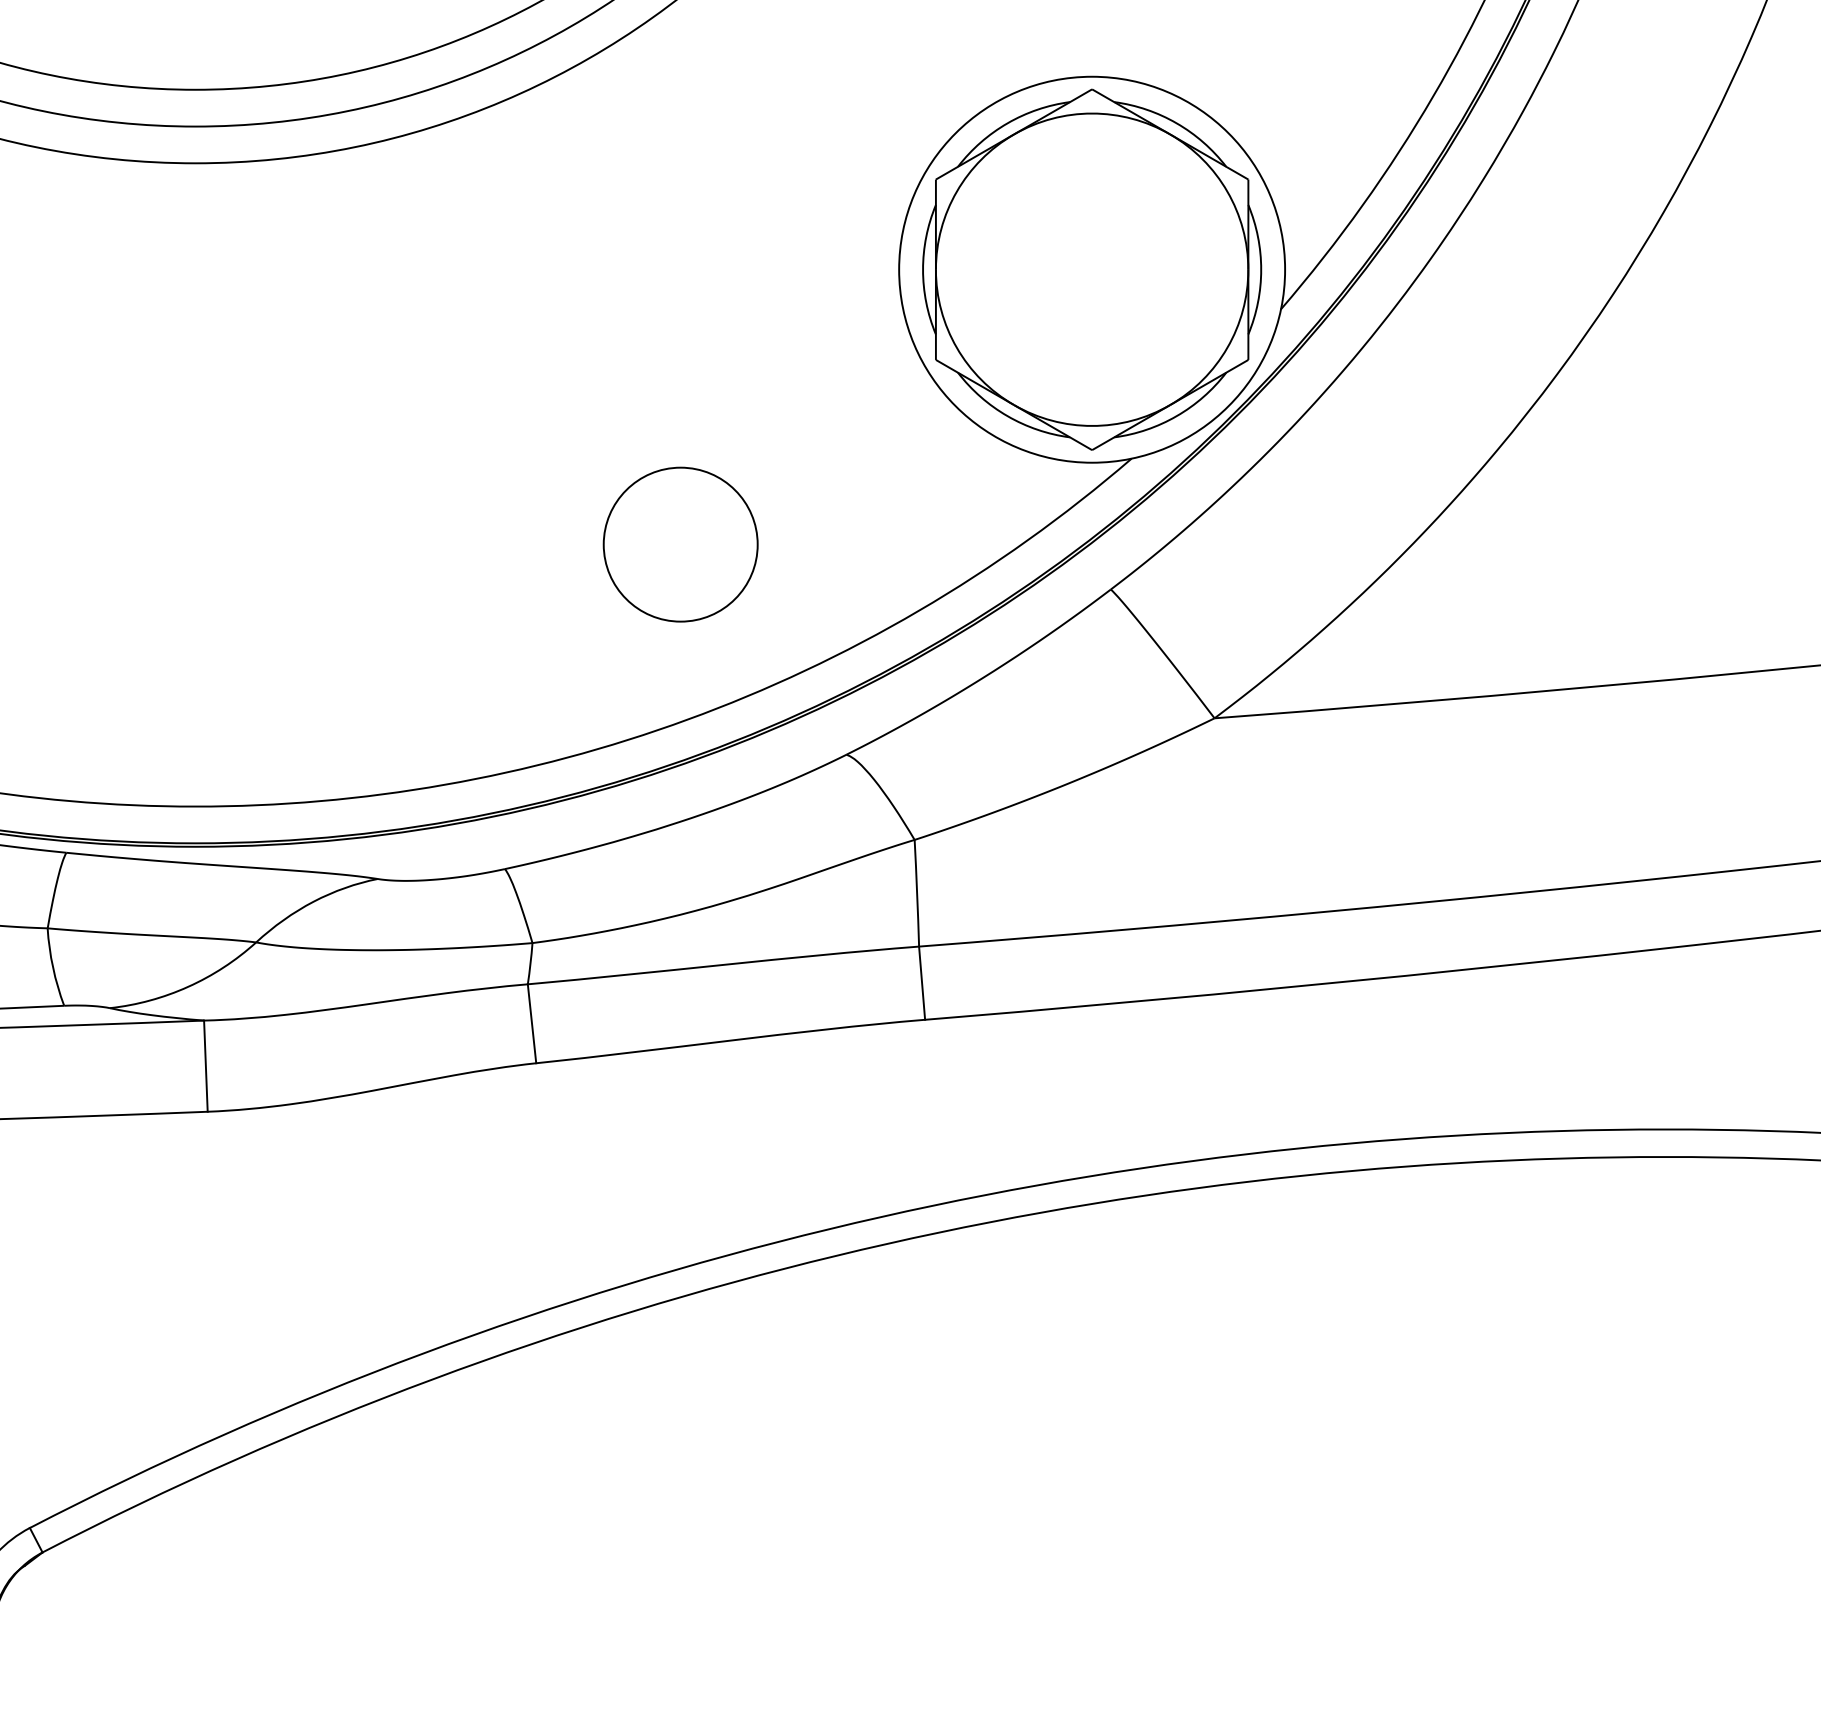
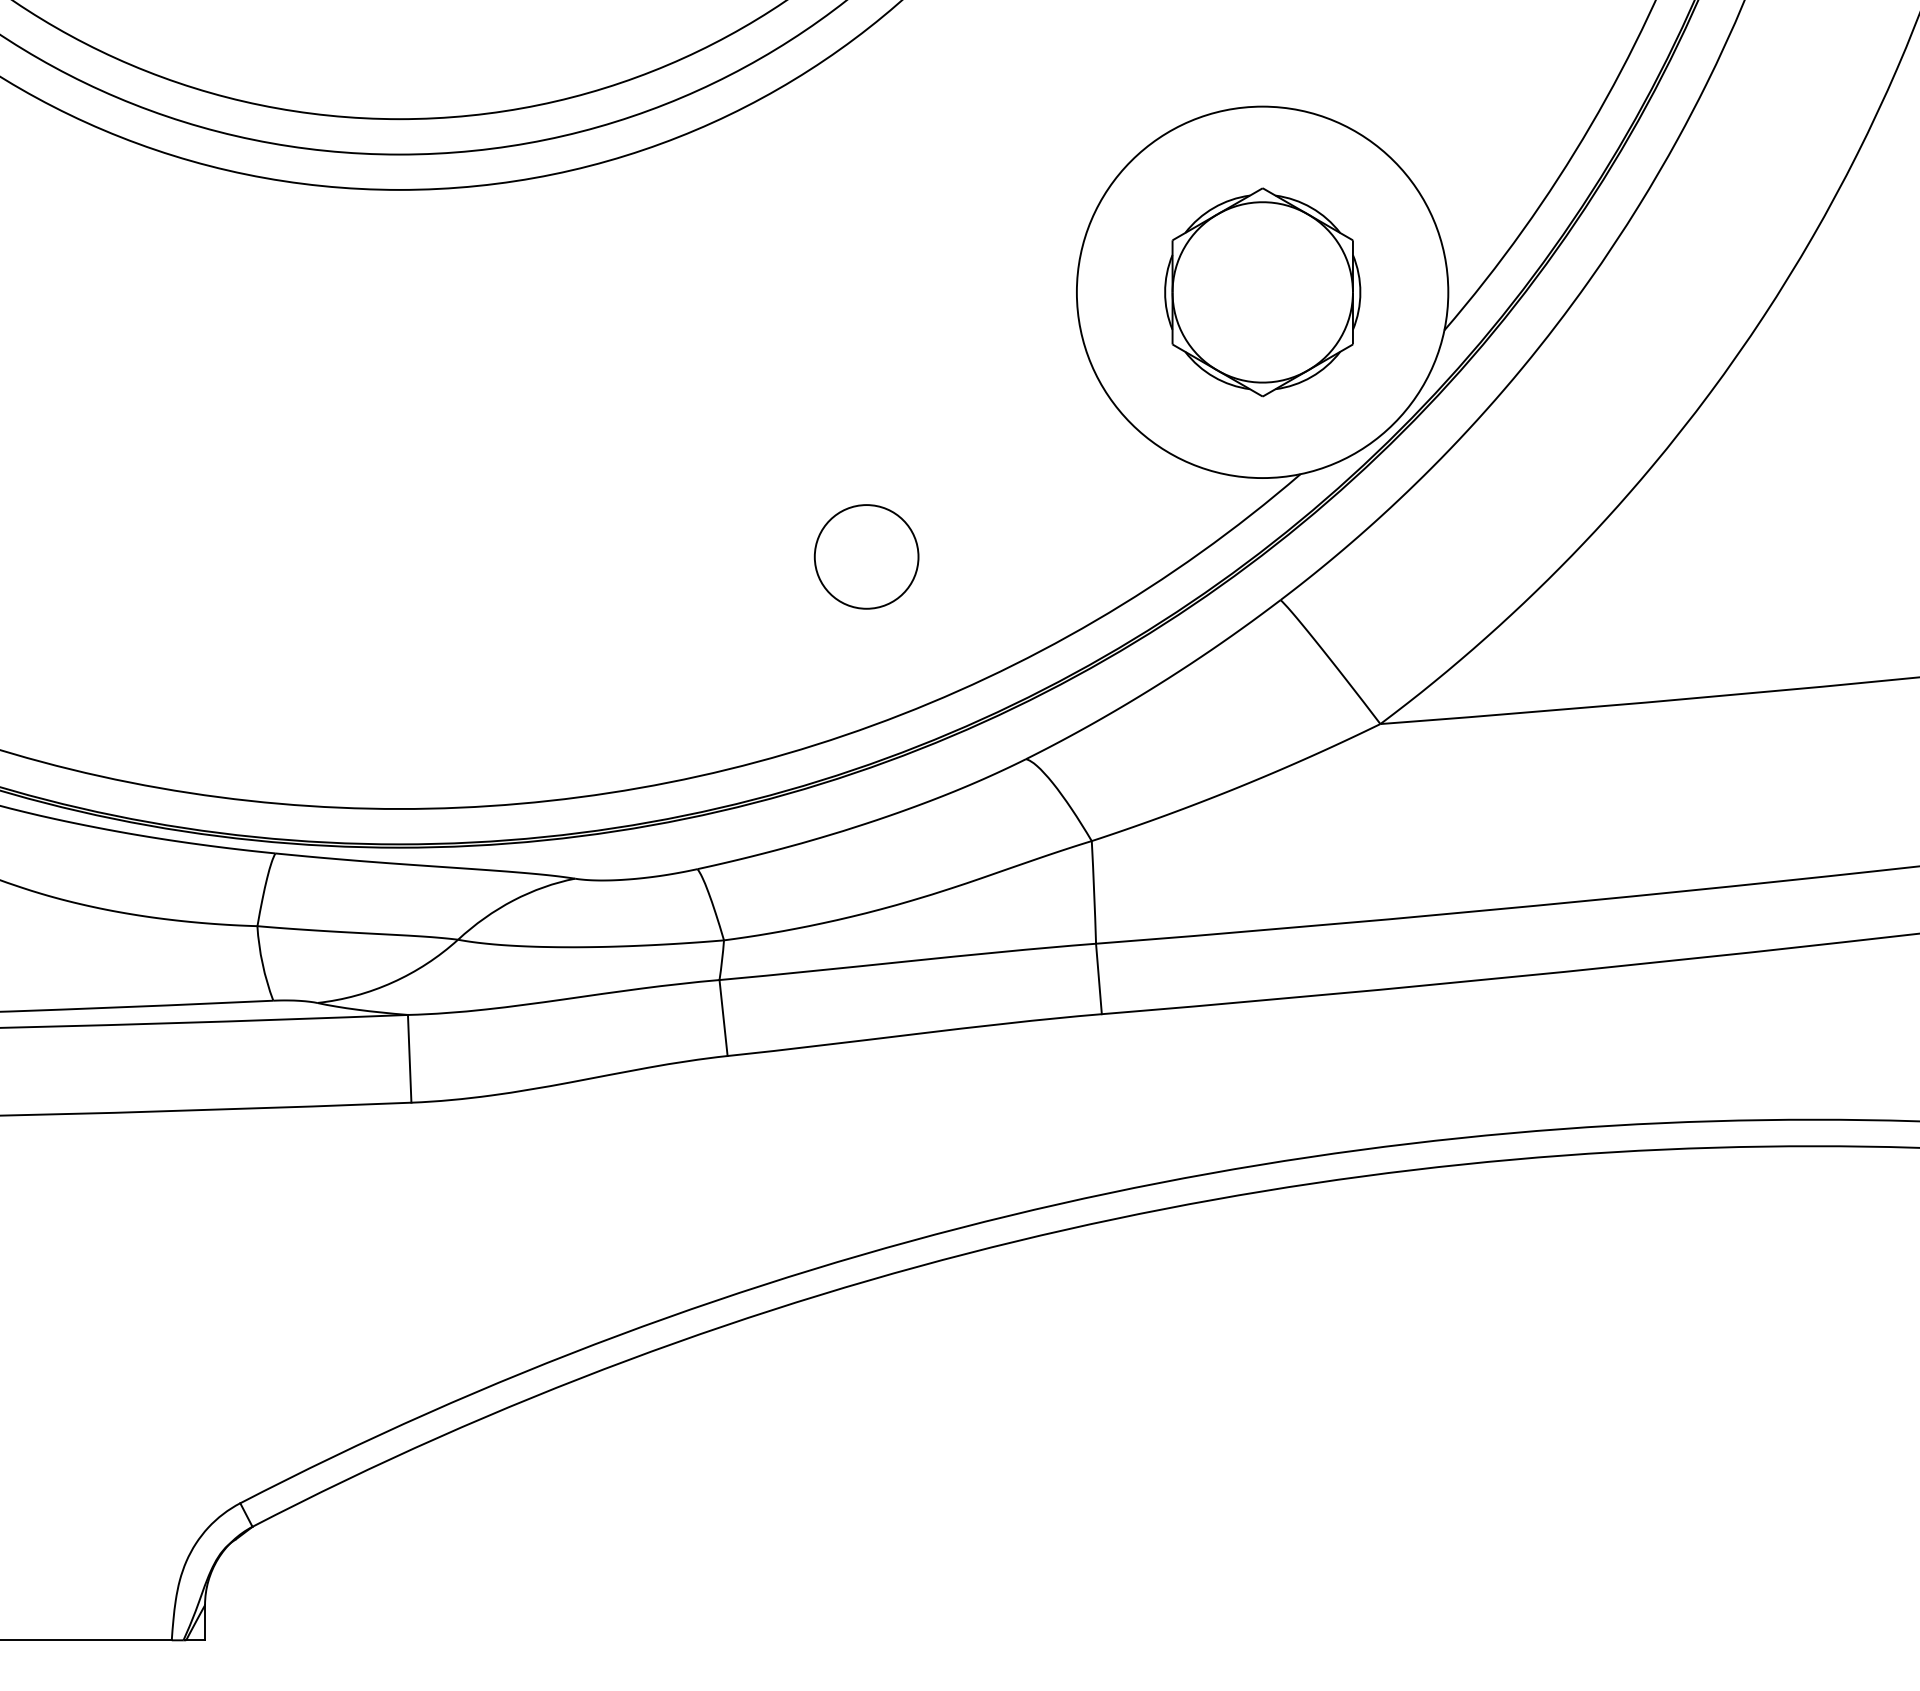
part: (1092, 269) -> (1262, 292), size x0.6
circle: (680, 544) -> (866, 556), size x0.7

